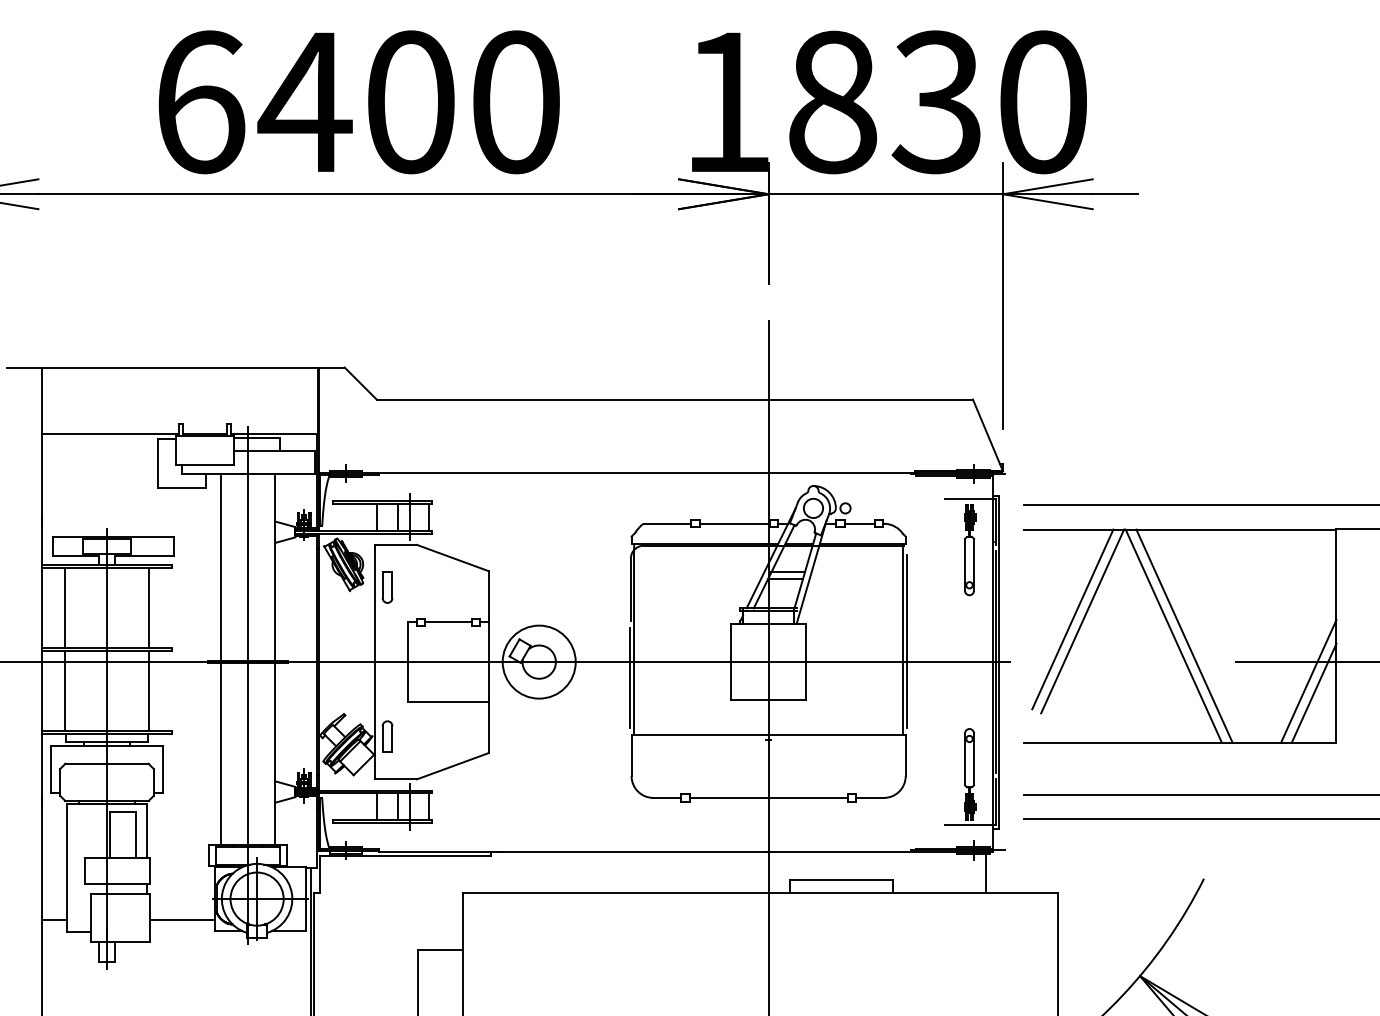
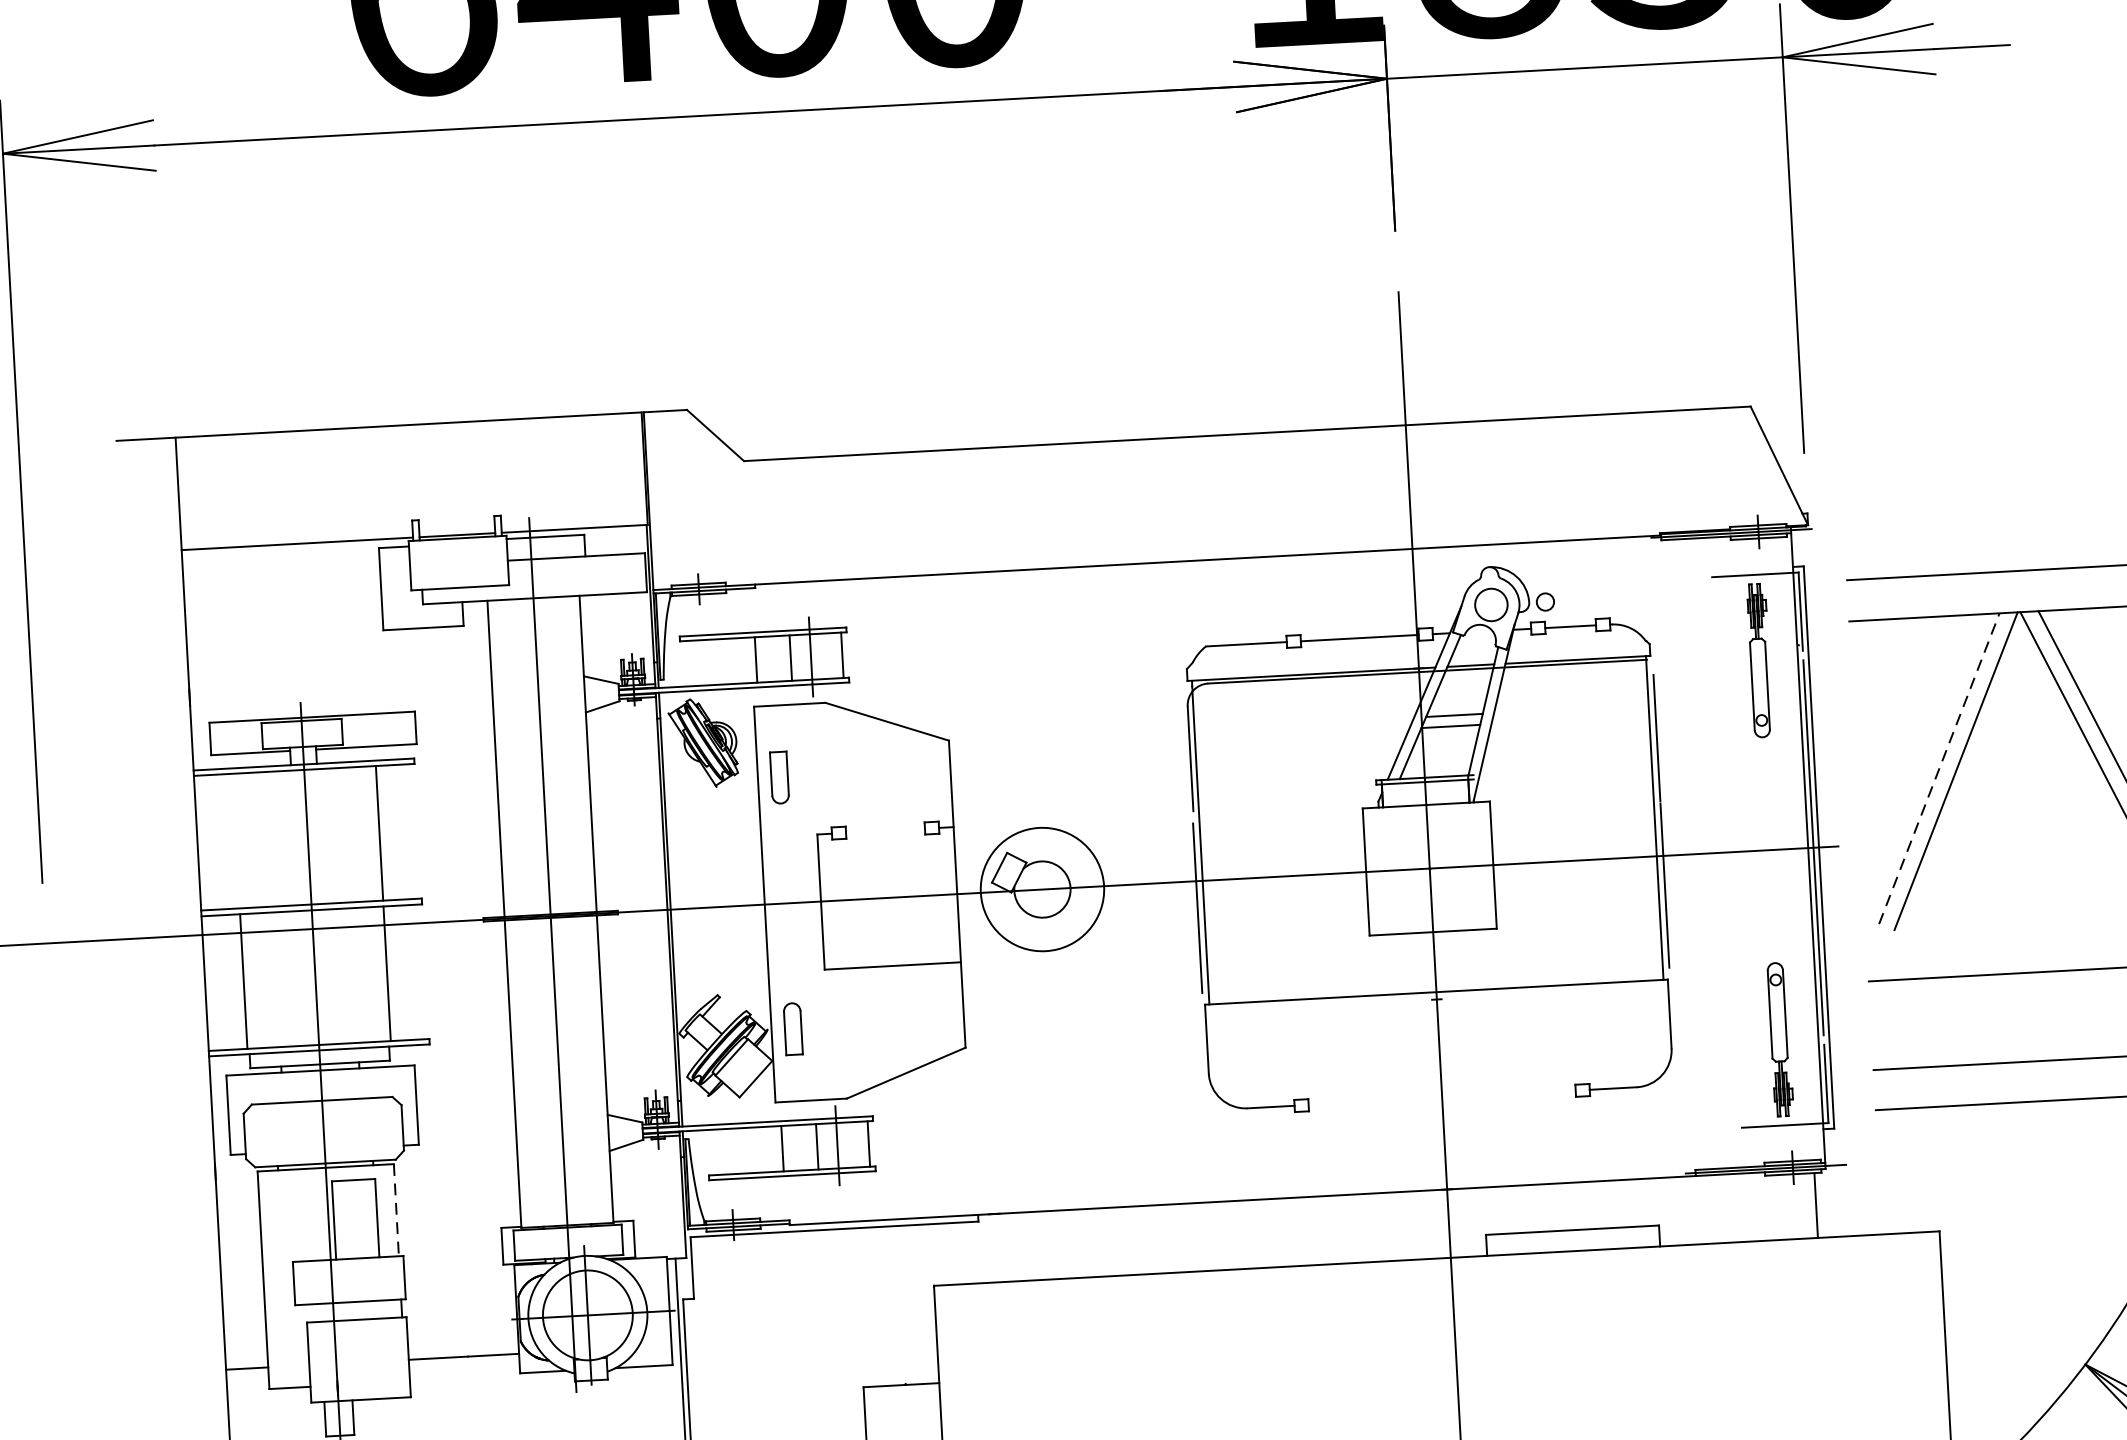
line: (64, 607) -> (236, 840), removed
line: (1072, 619) -> (1938, 768), solid -> dashed
line: (448, 622) -> (885, 830), removed
line: (768, 797) -> (1441, 1097), removed
line: (147, 831) -> (396, 1211), solid -> dashed

